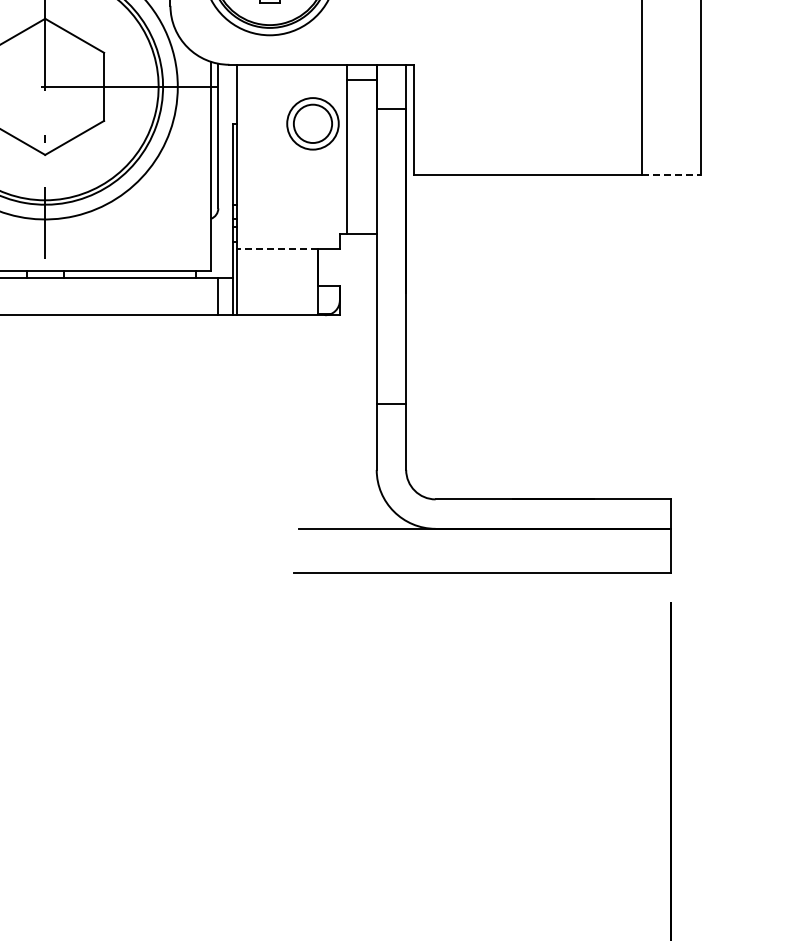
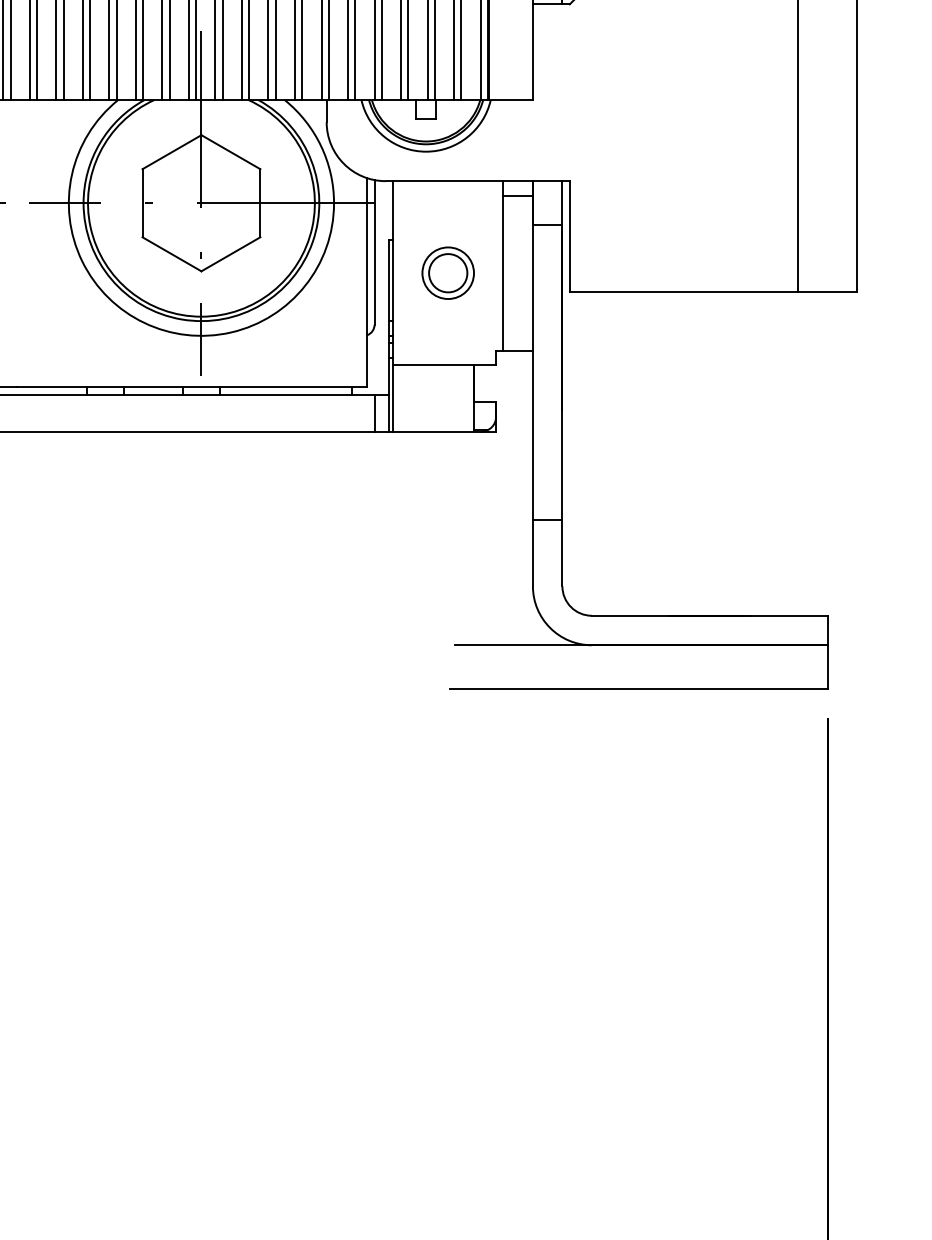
part: (312, 123) -> (447, 272), moved
line: (672, 175) -> (828, 291), dashed -> solid
line: (277, 249) -> (433, 365), dashed -> solid

